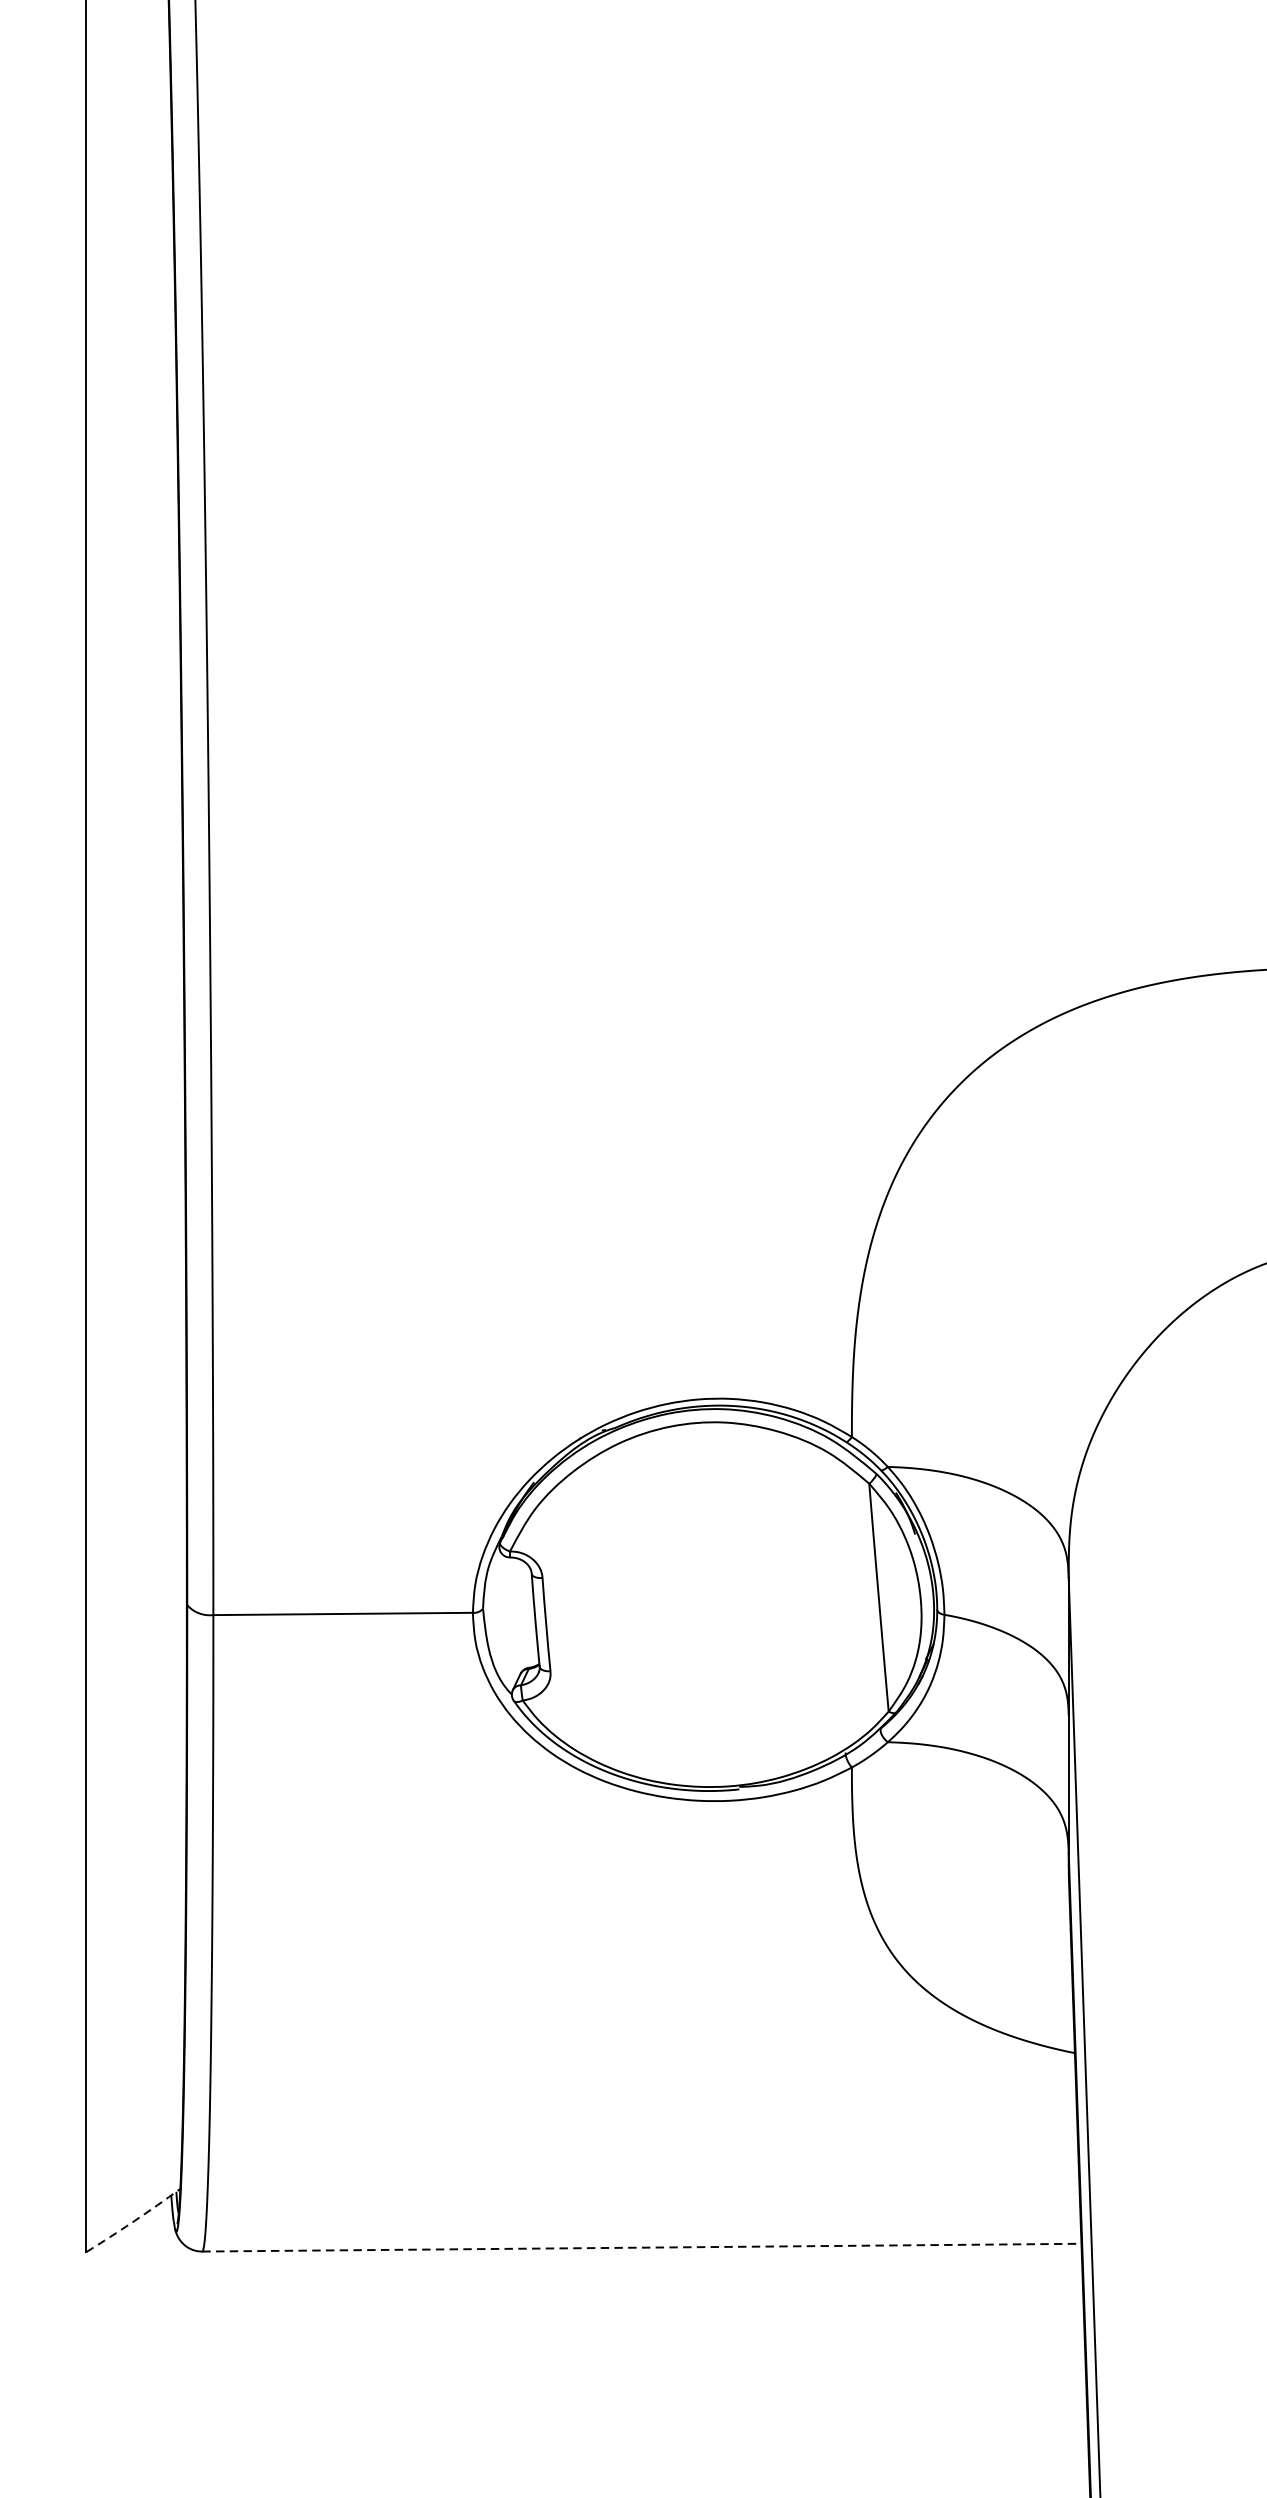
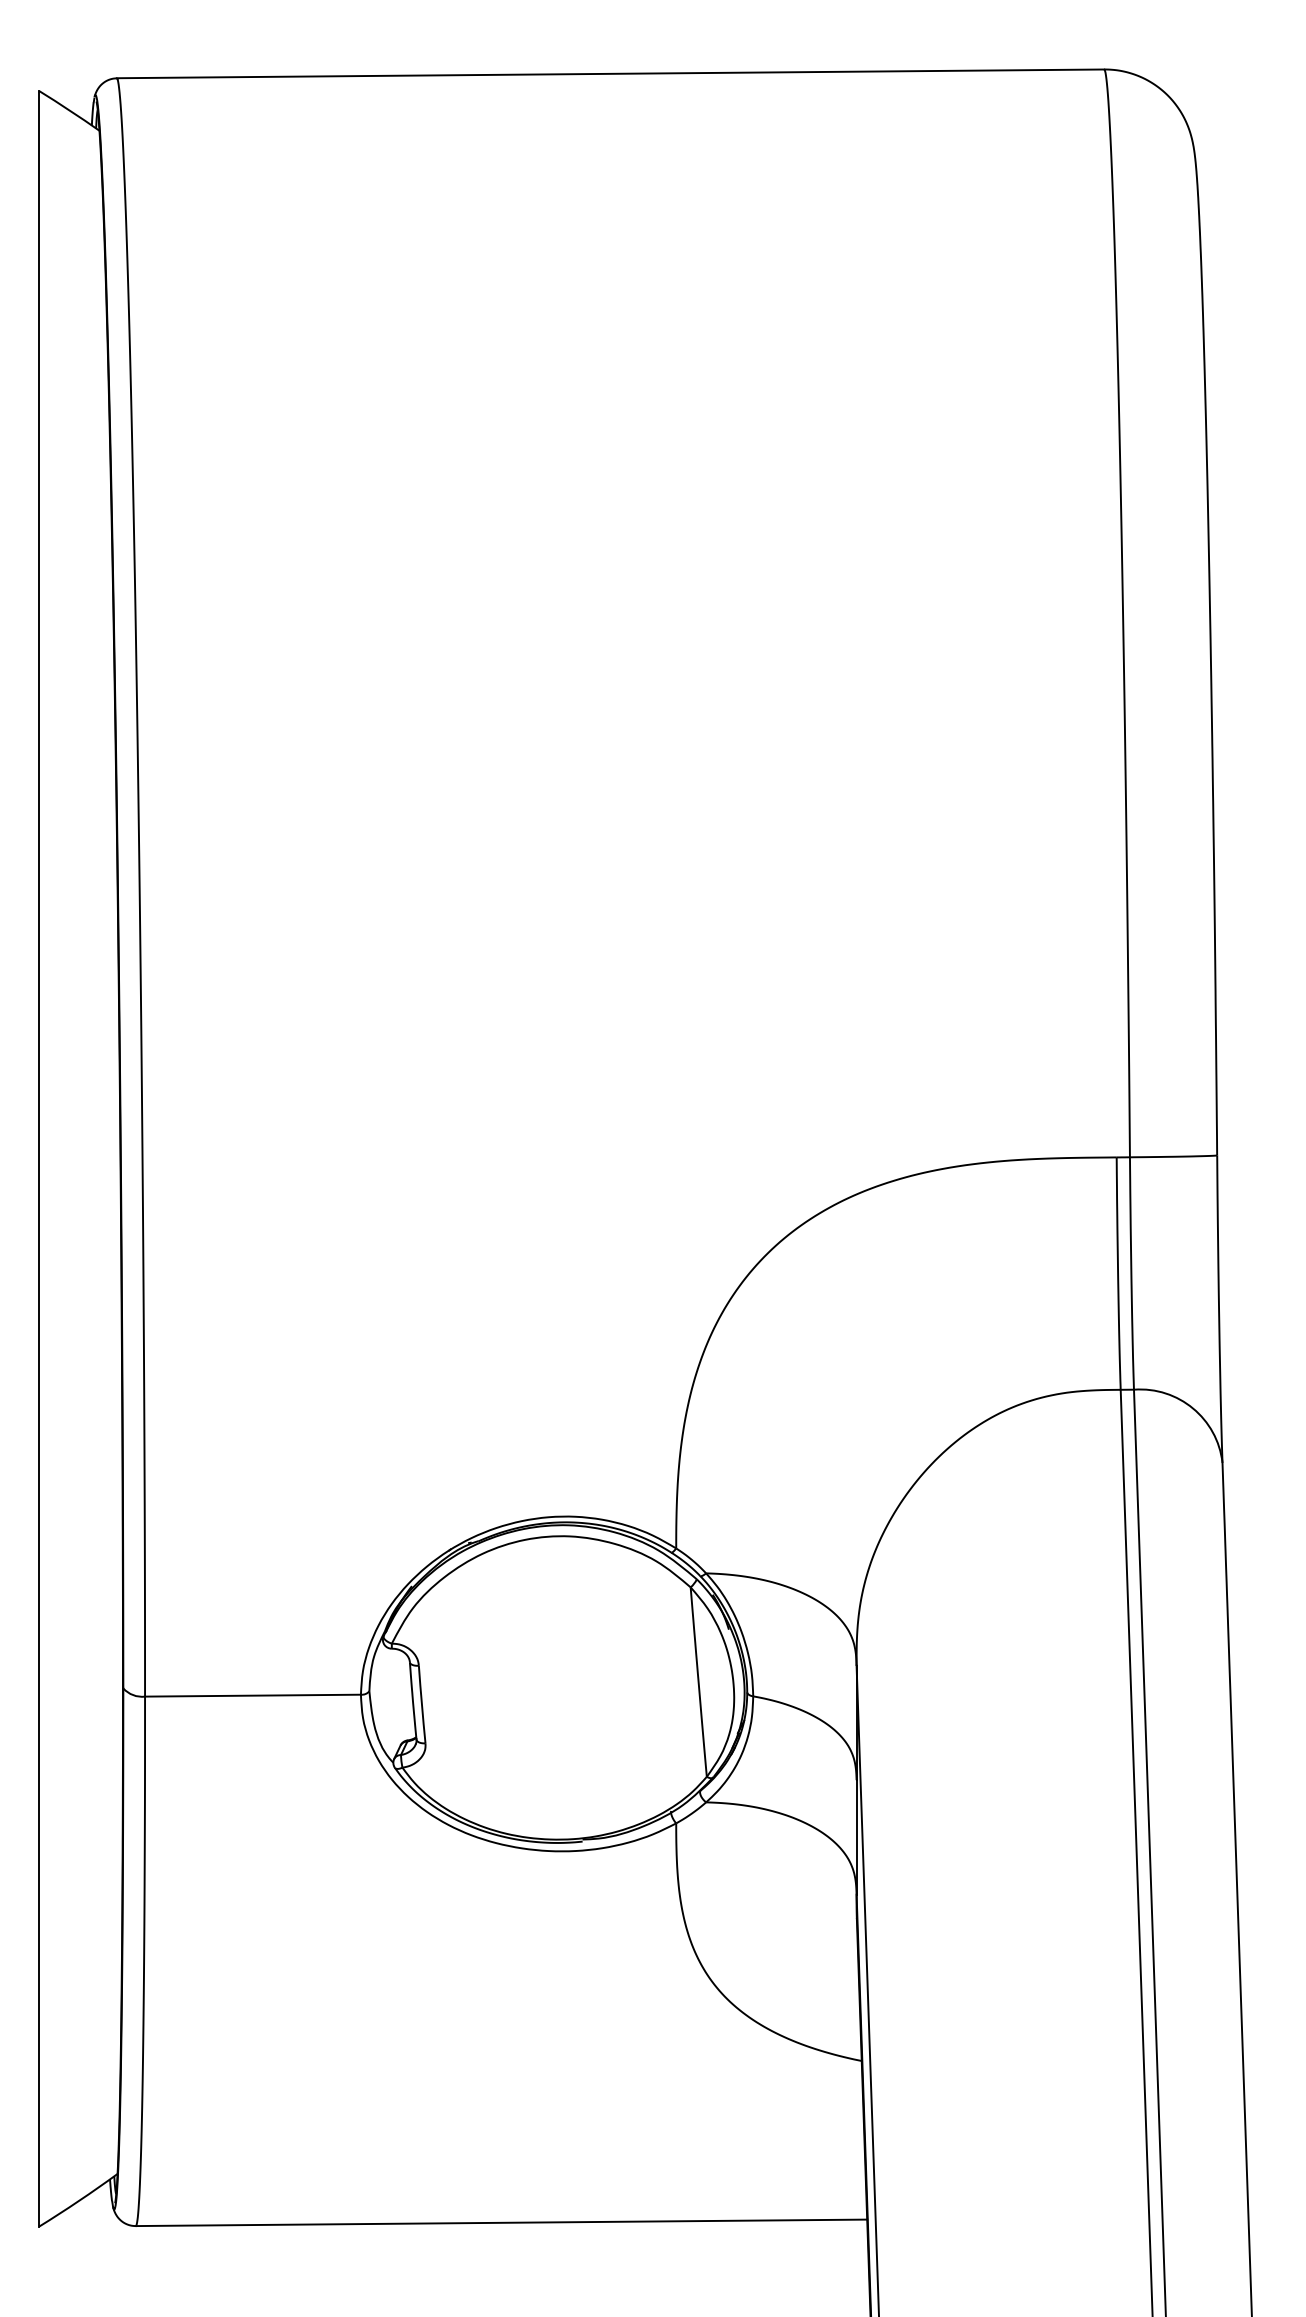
arc: (134, 2220) -> (79, 2200), dashed -> solid
line: (641, 2247) -> (501, 2222), dashed -> solid

